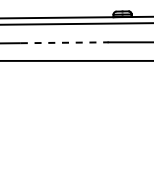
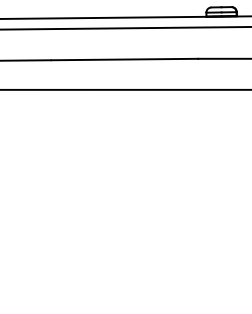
line: (64, 42) -> (124, 59), dashed -> solid

